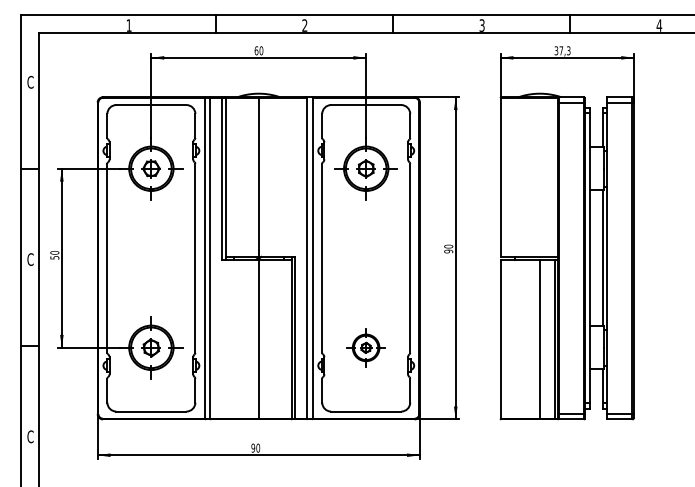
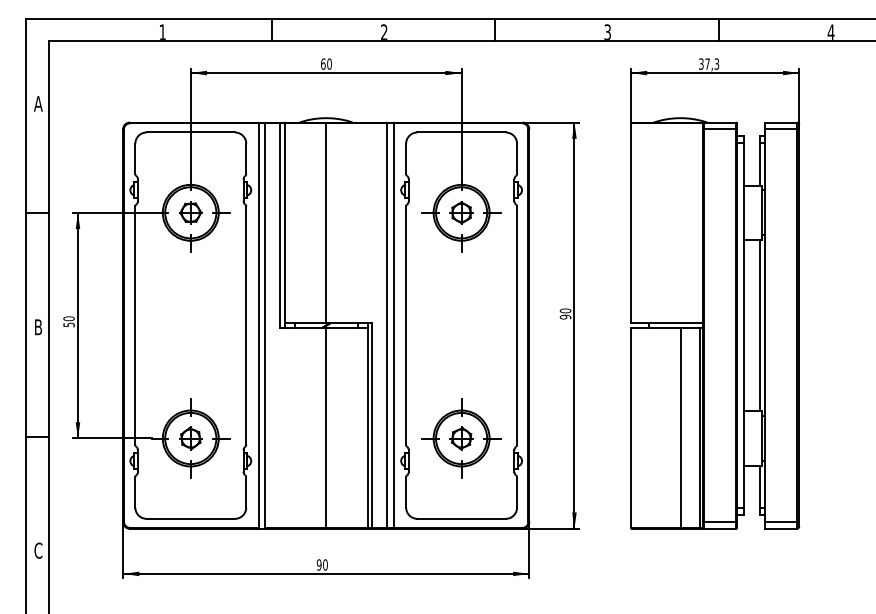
text: (30, 81) -> (38, 102), C -> A
text: (30, 259) -> (38, 327), C -> B
part: (365, 347) -> (460, 438), size x1.67

